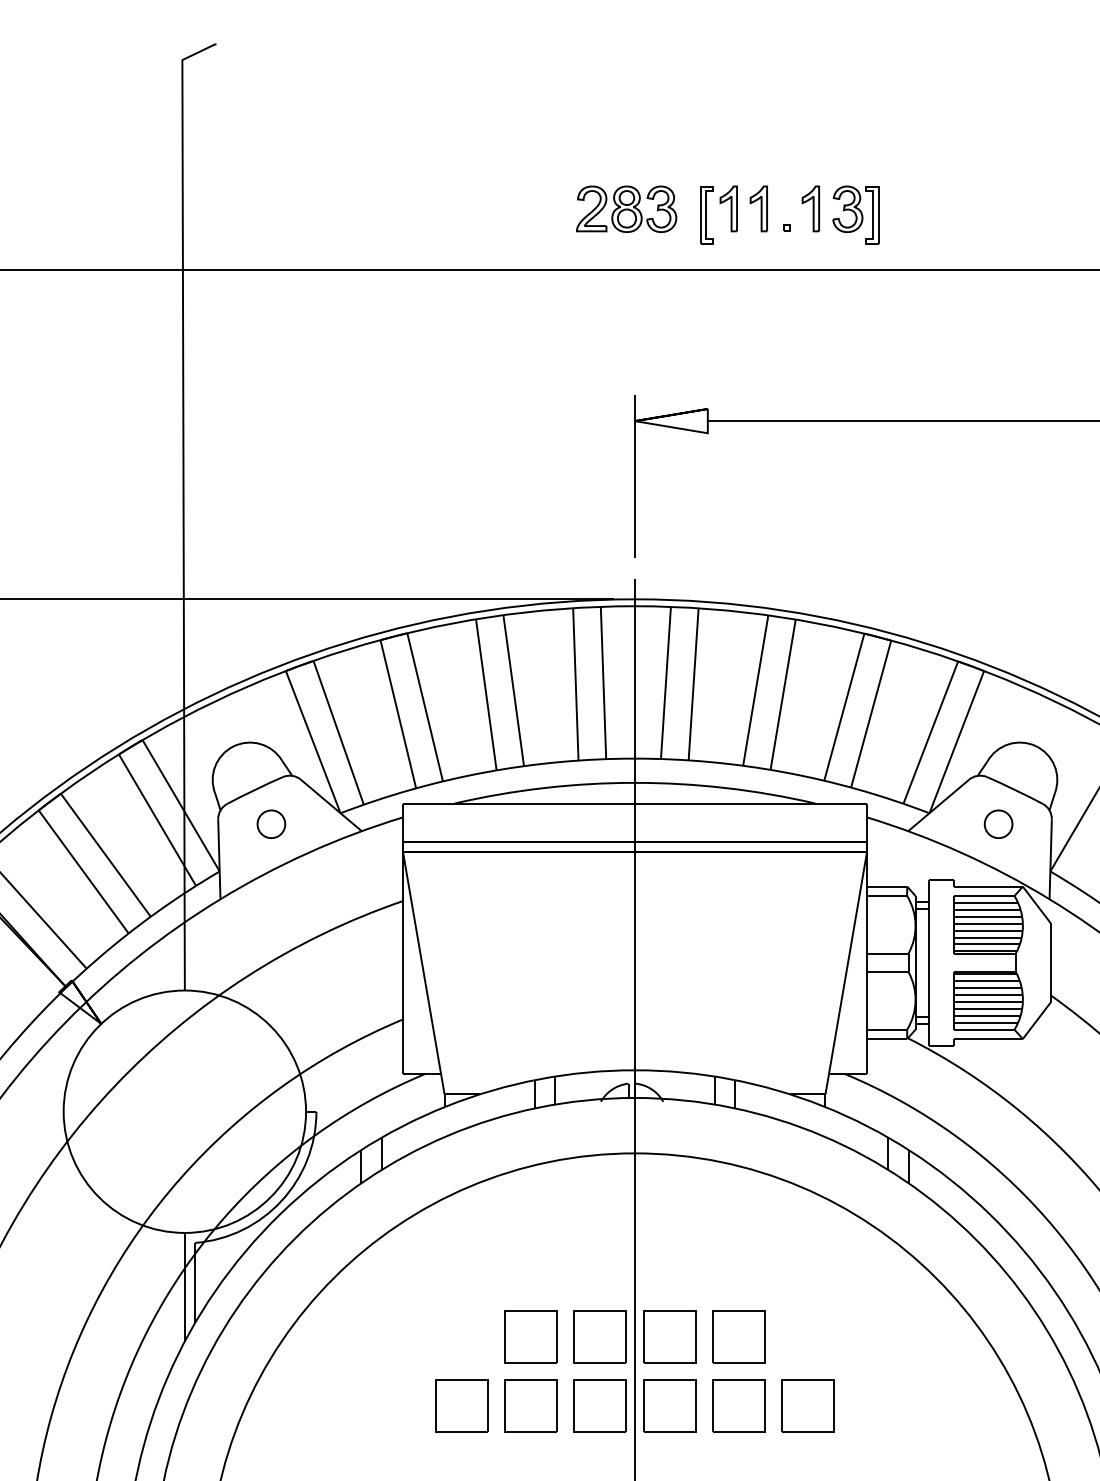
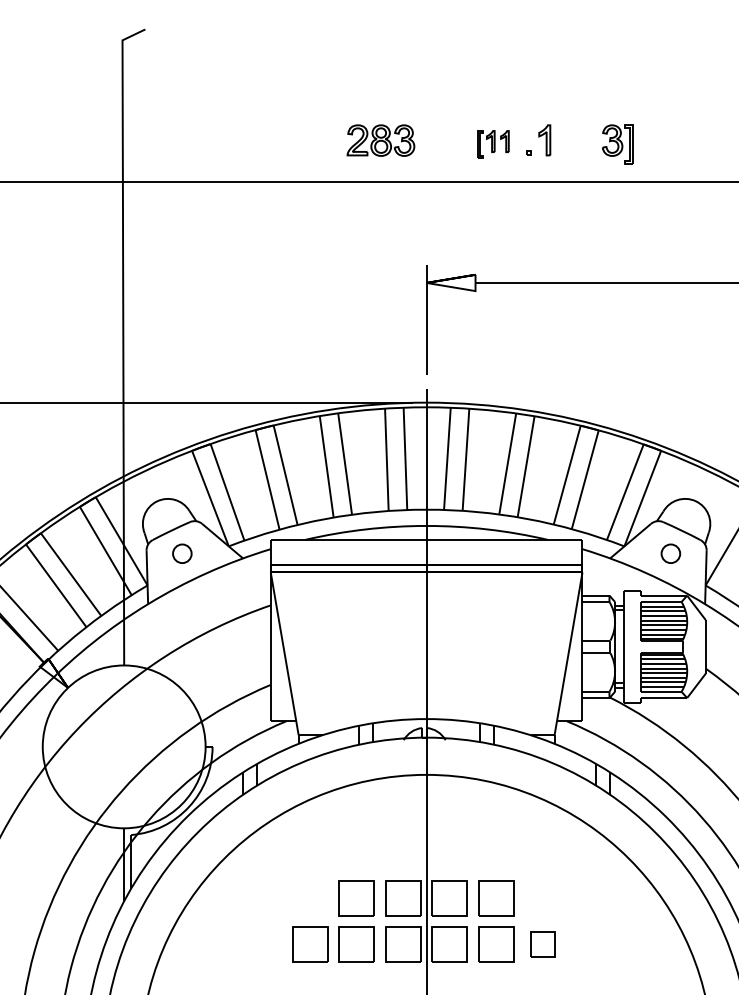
part: (625, 209) -> (380, 140), moved
part: (734, 215) -> (493, 144), size x0.7
part: (855, 215) -> (617, 144), moved
part: (807, 1405) -> (542, 944), size x0.7

